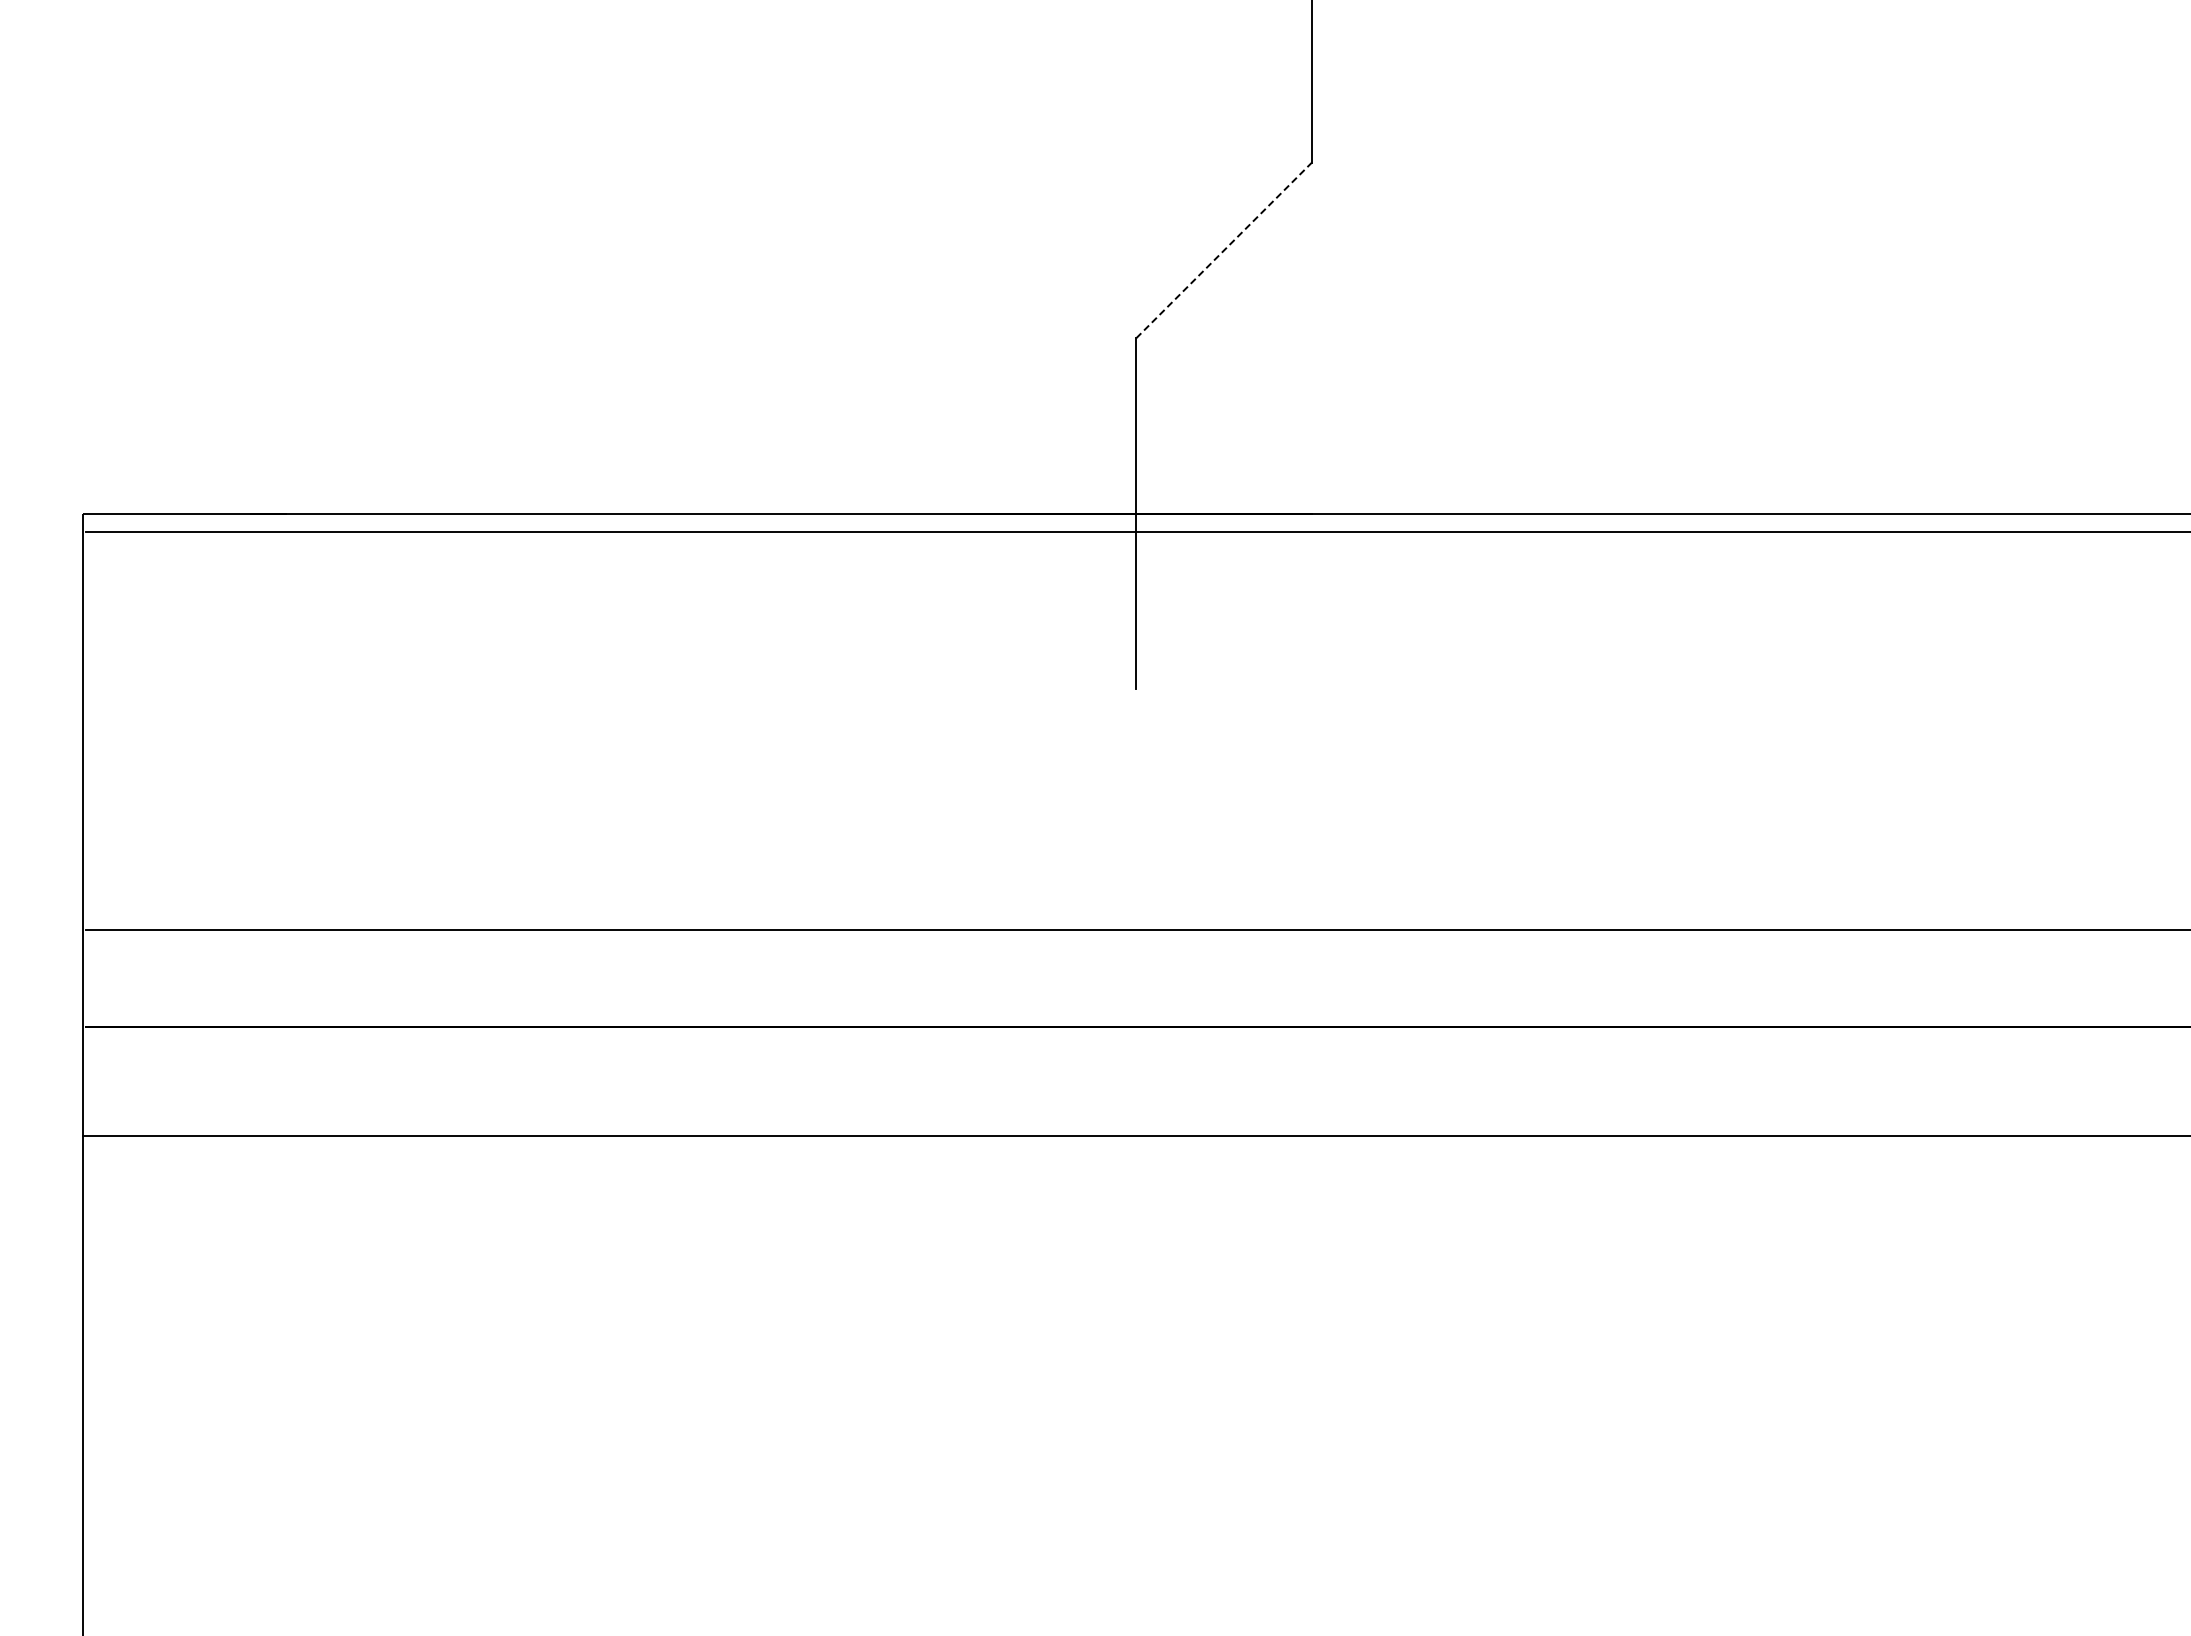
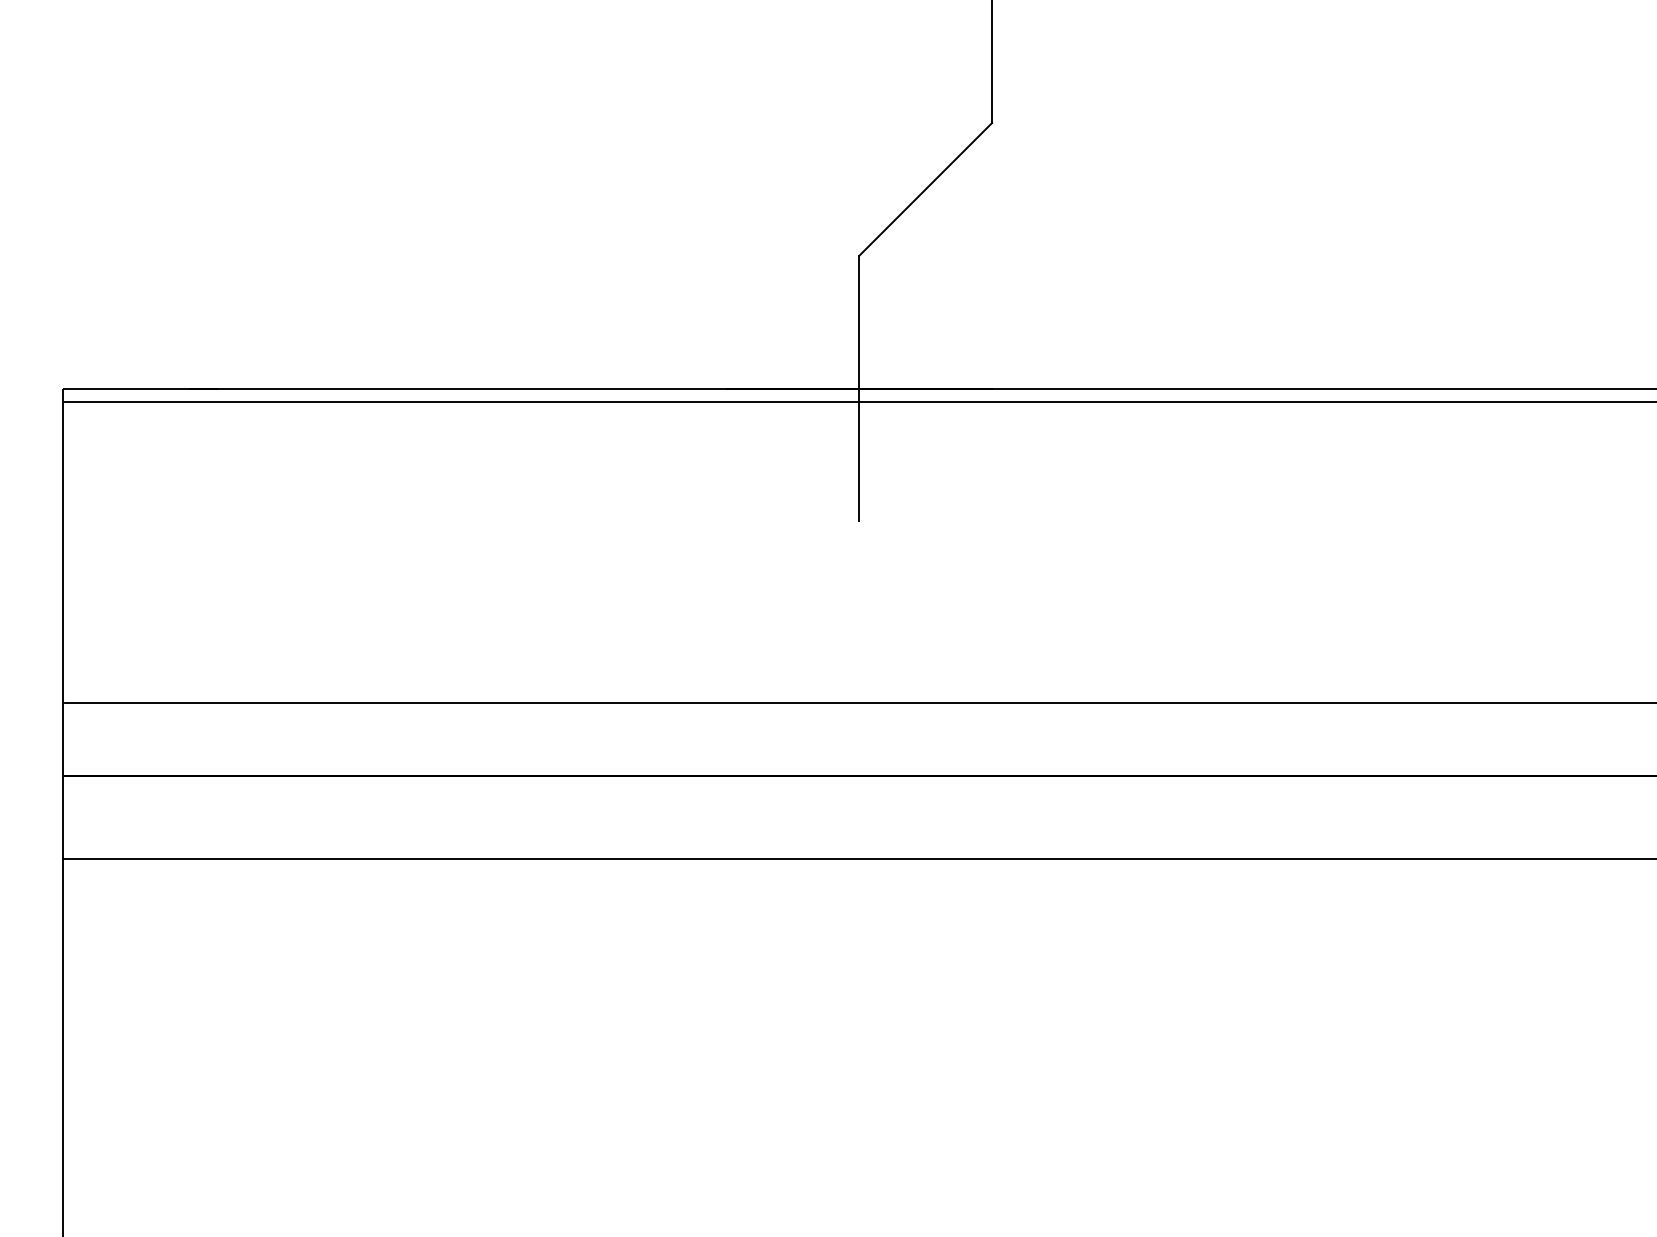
line: (1224, 250) -> (926, 189), dashed -> solid

